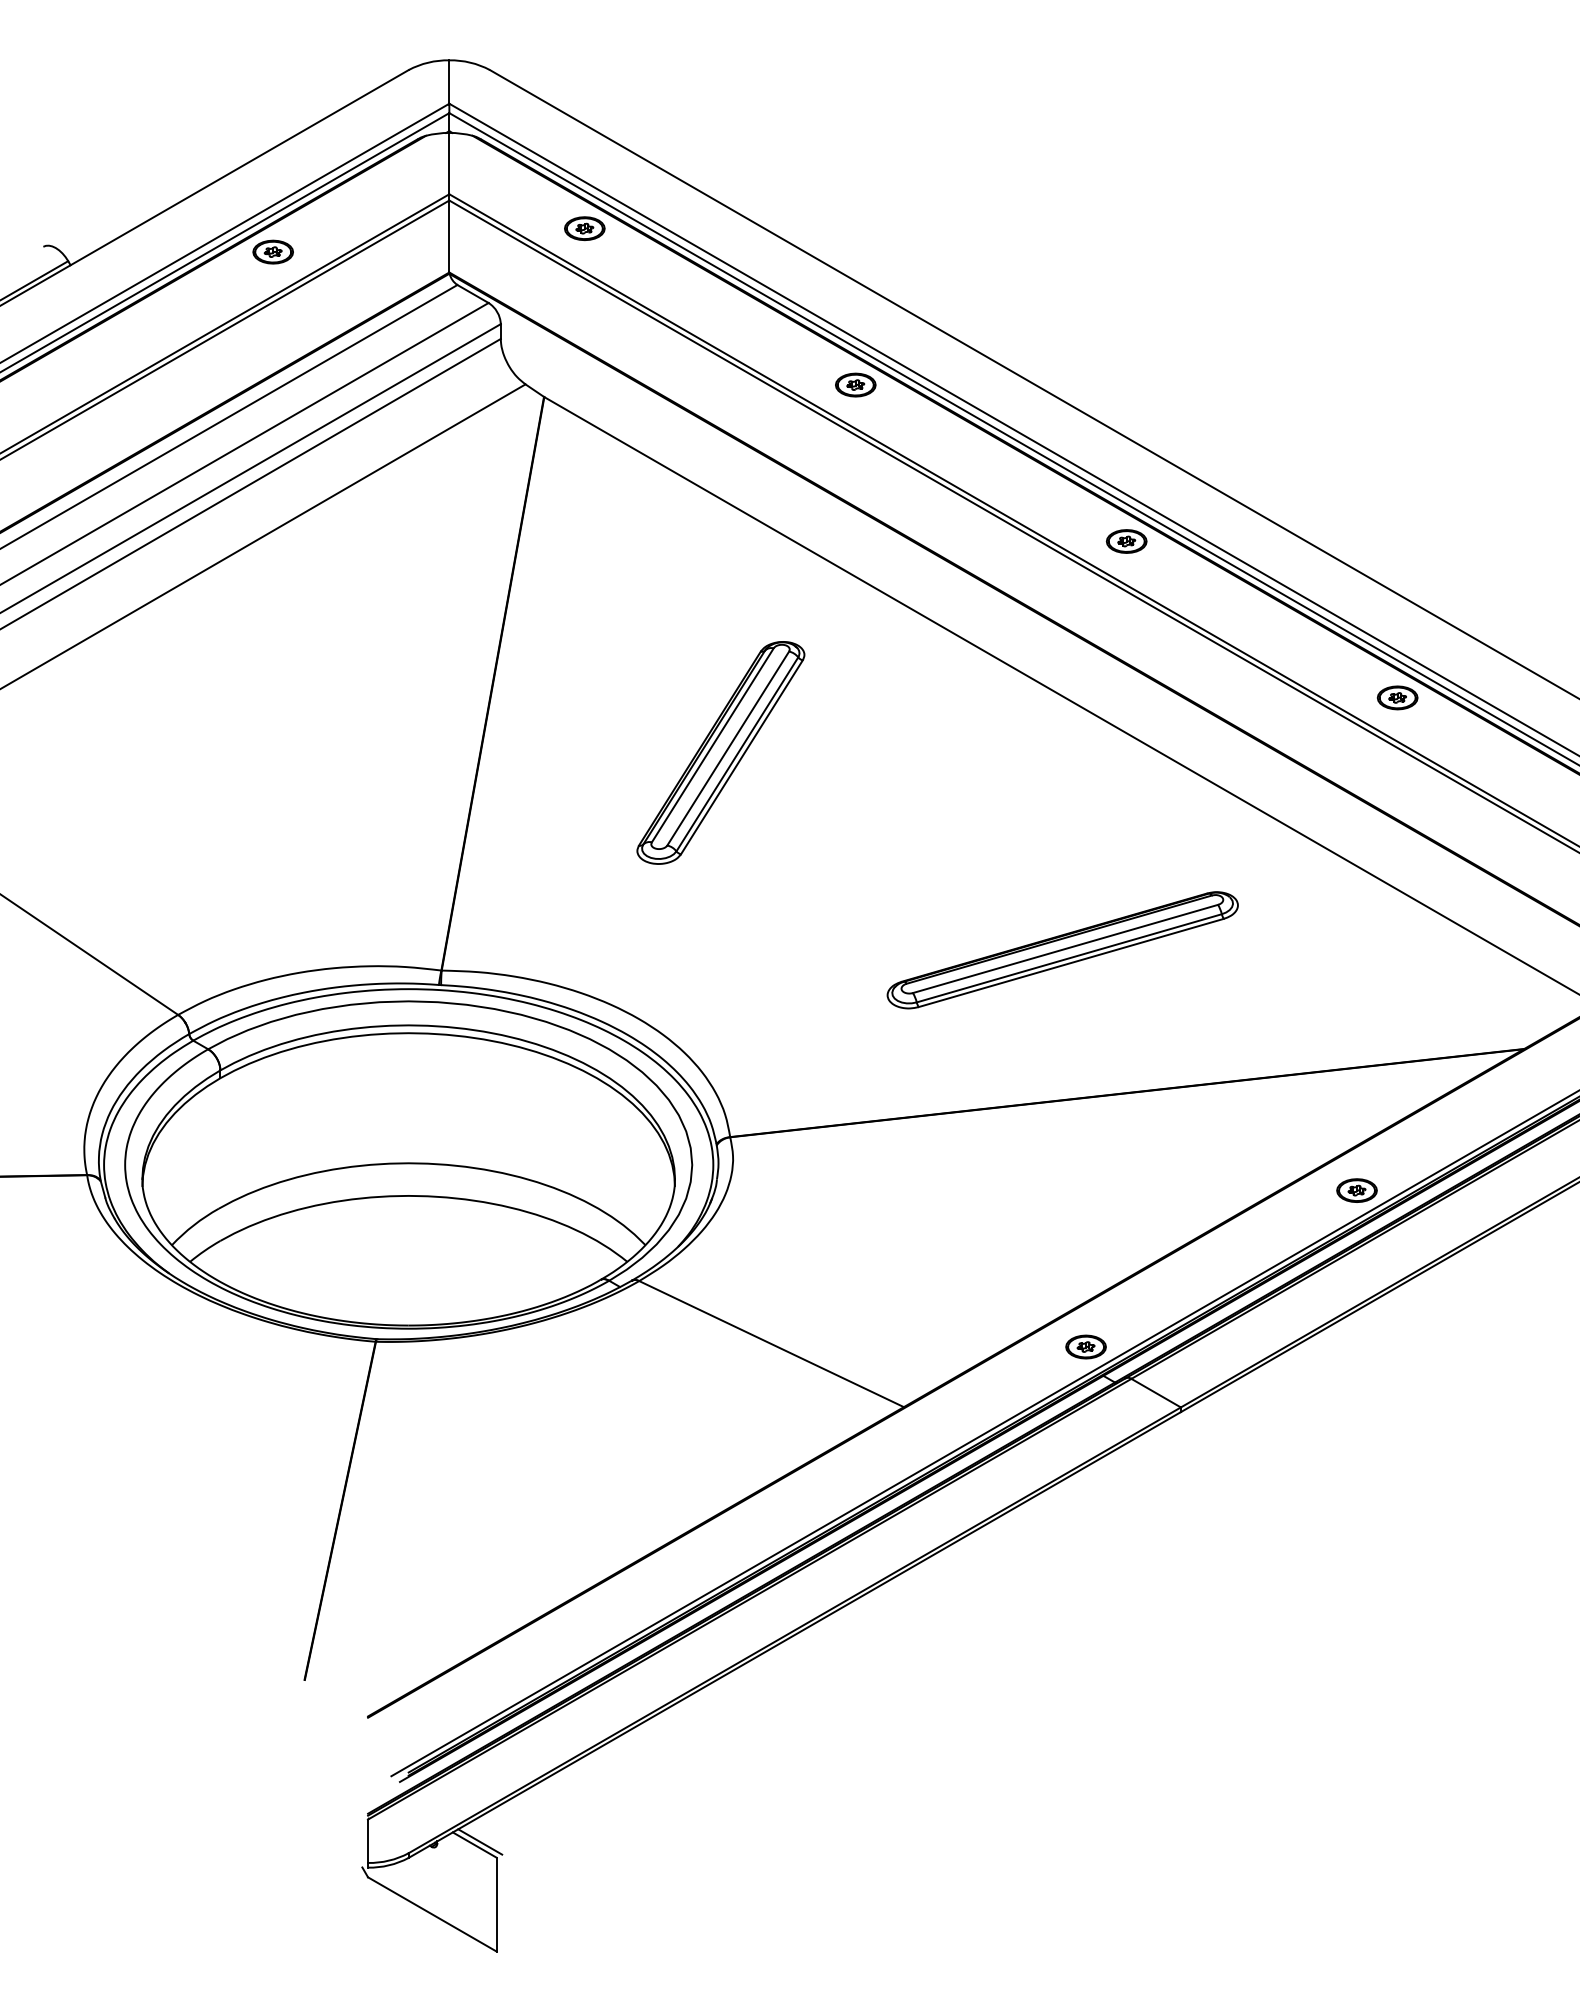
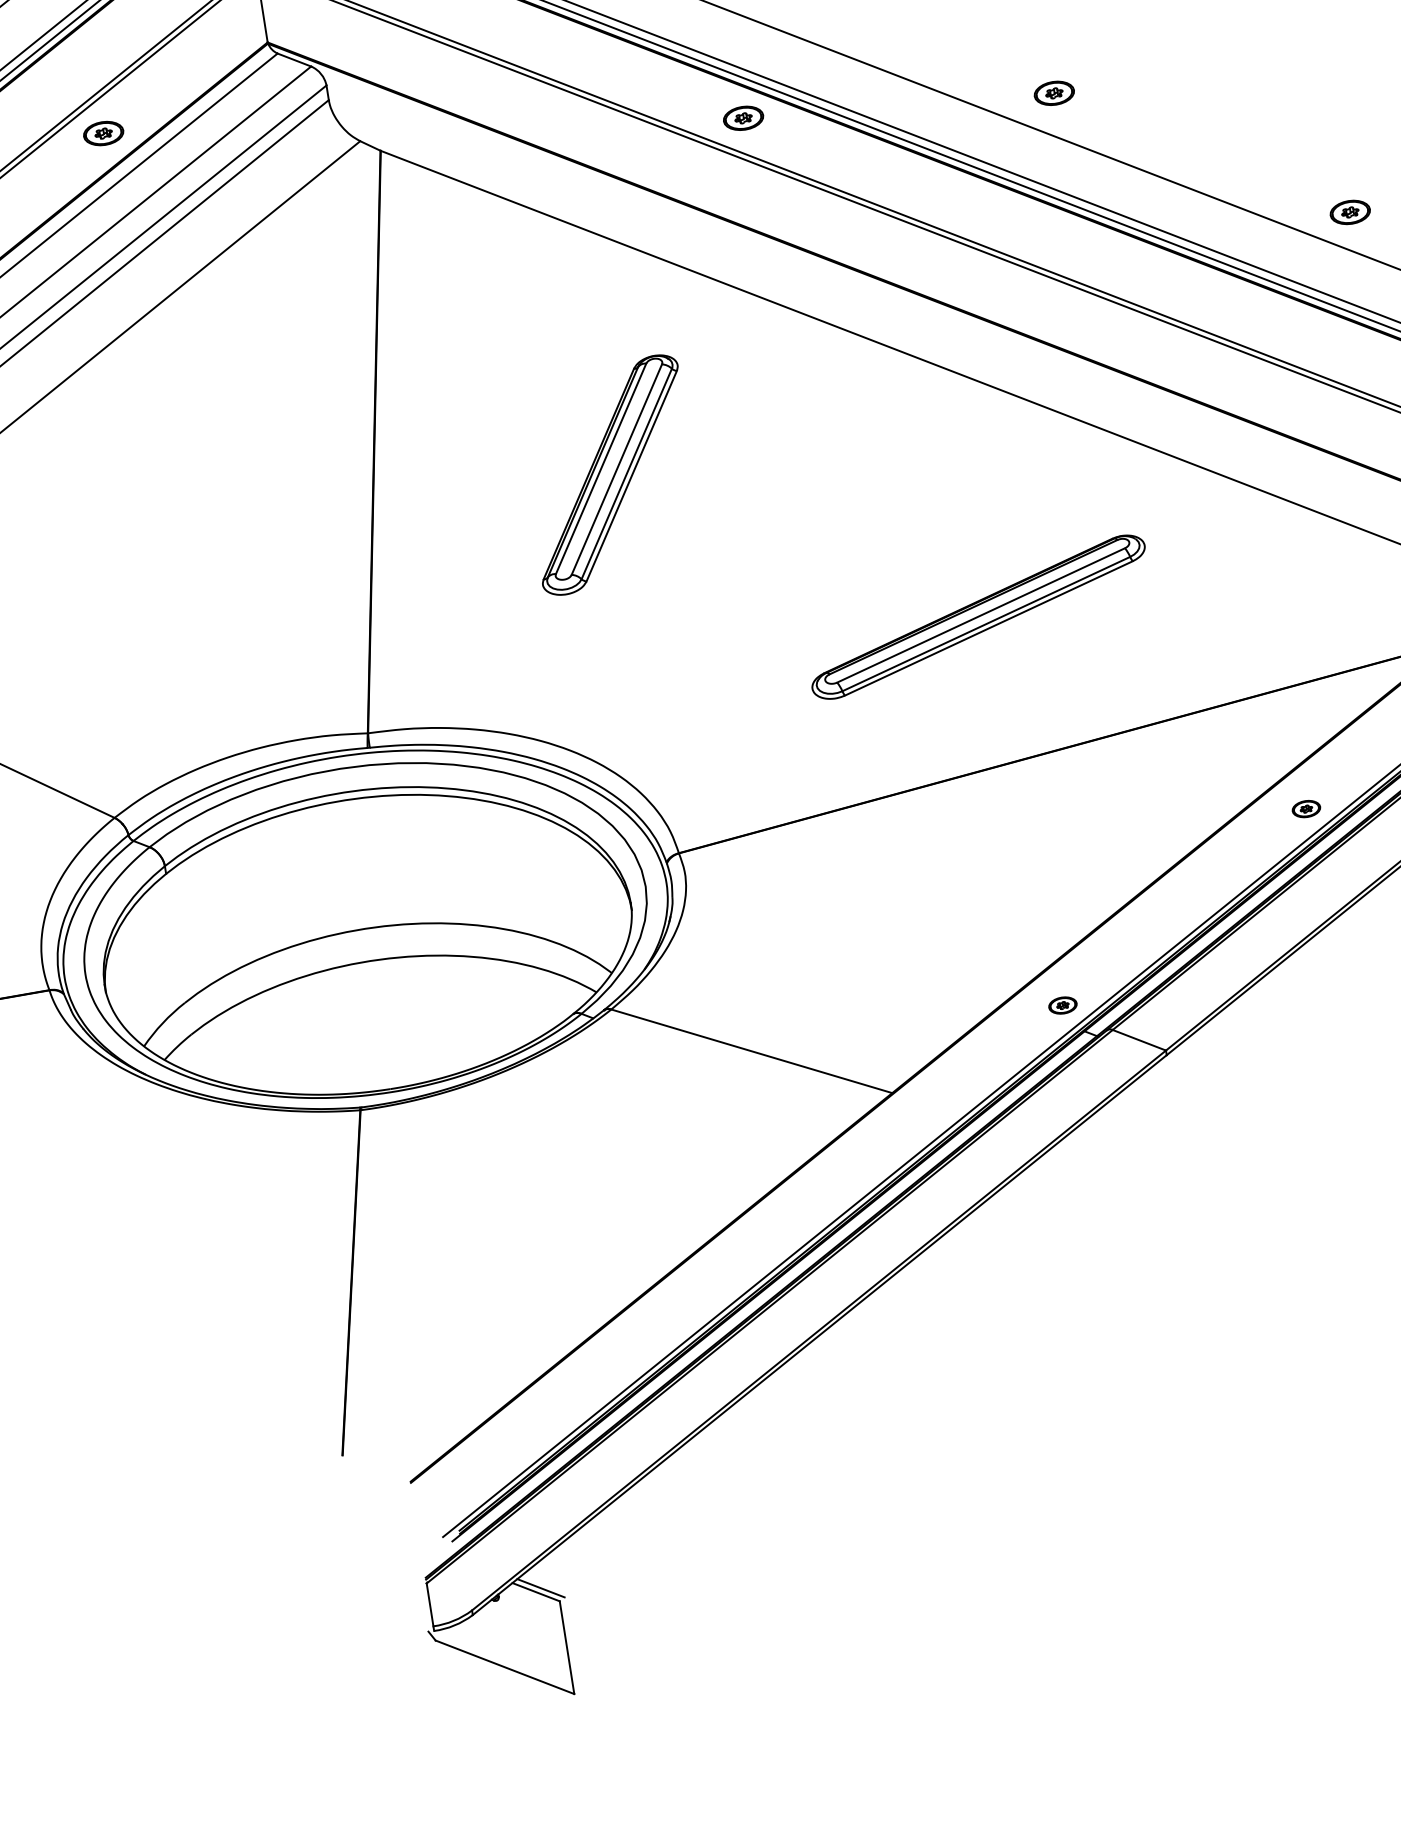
part: (272, 251) -> (102, 133), moved
part: (855, 384) -> (743, 117), moved
part: (1126, 541) -> (1054, 93), moved
part: (1397, 697) -> (1350, 212), moved
part: (1356, 1190) -> (1305, 809), size x0.7
part: (1085, 1346) -> (1062, 1005), size x0.7

